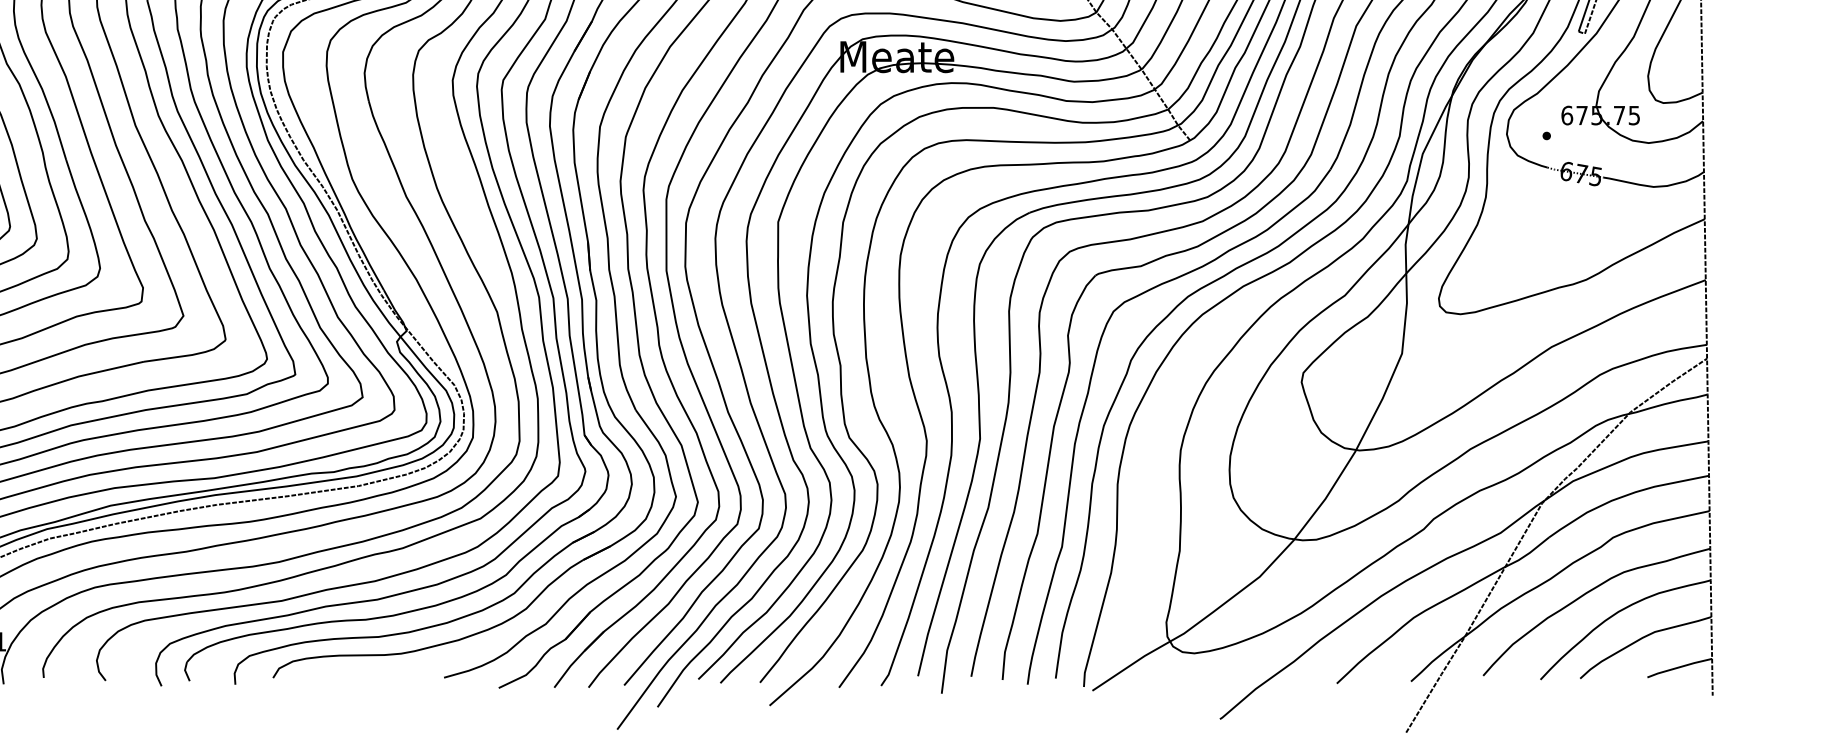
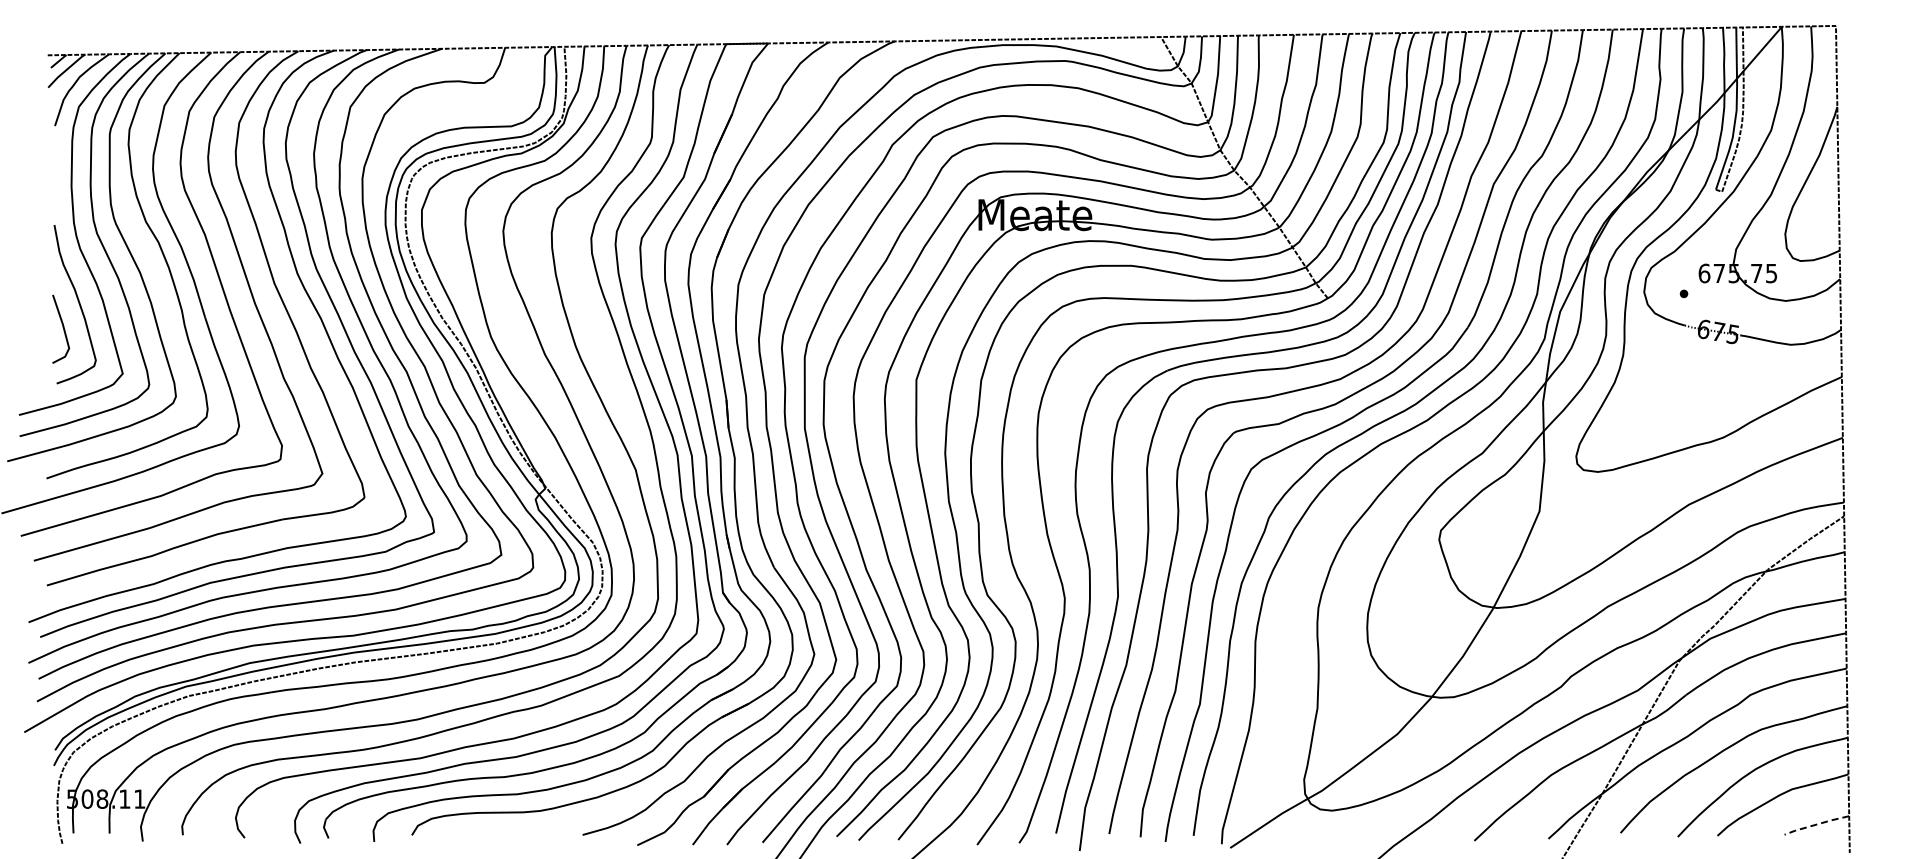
line: (1679, 667) -> (1816, 824), solid -> dashed

